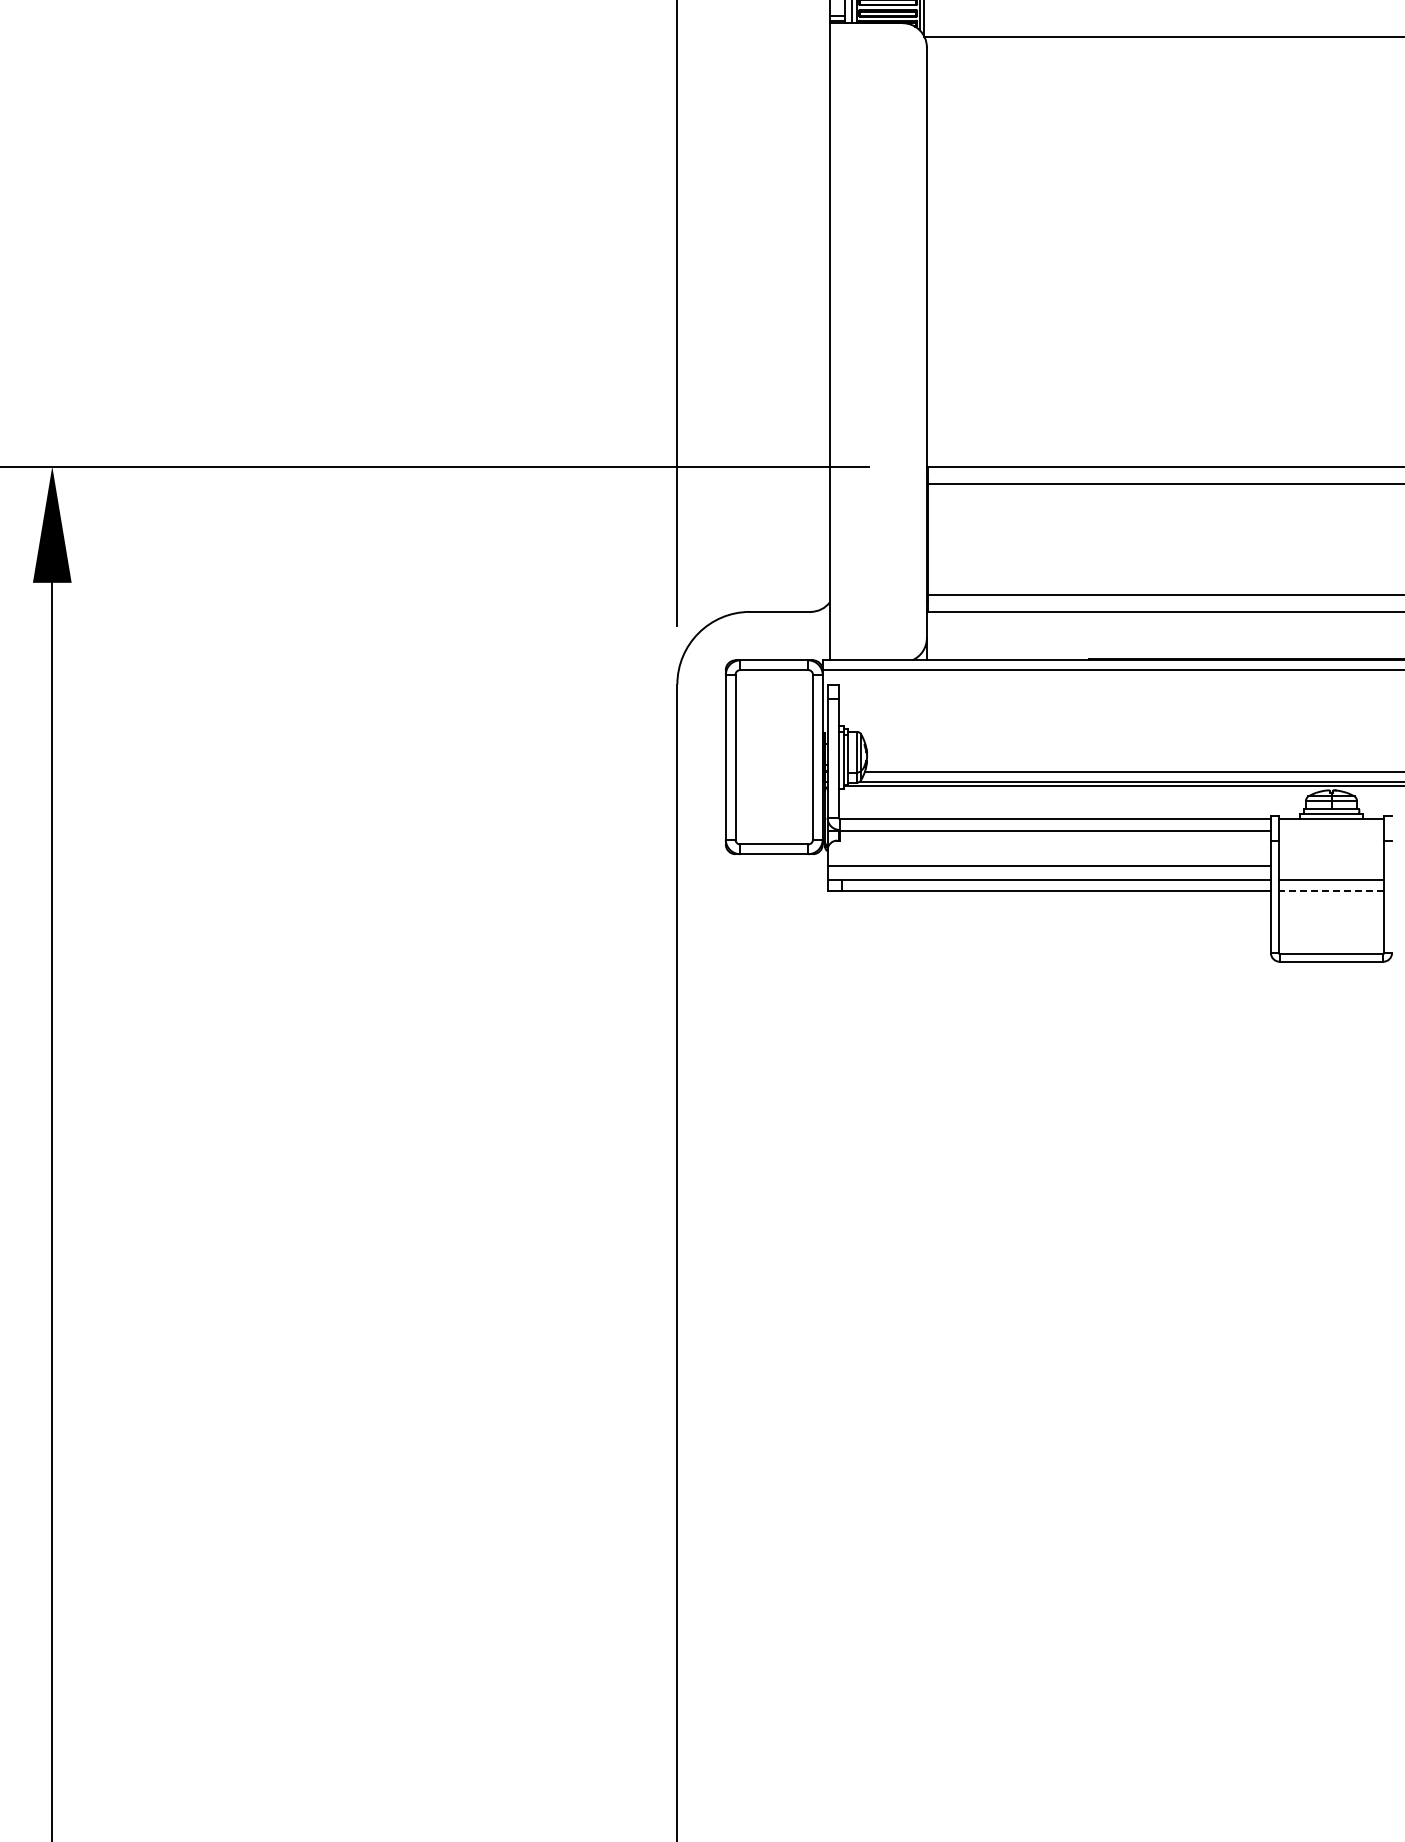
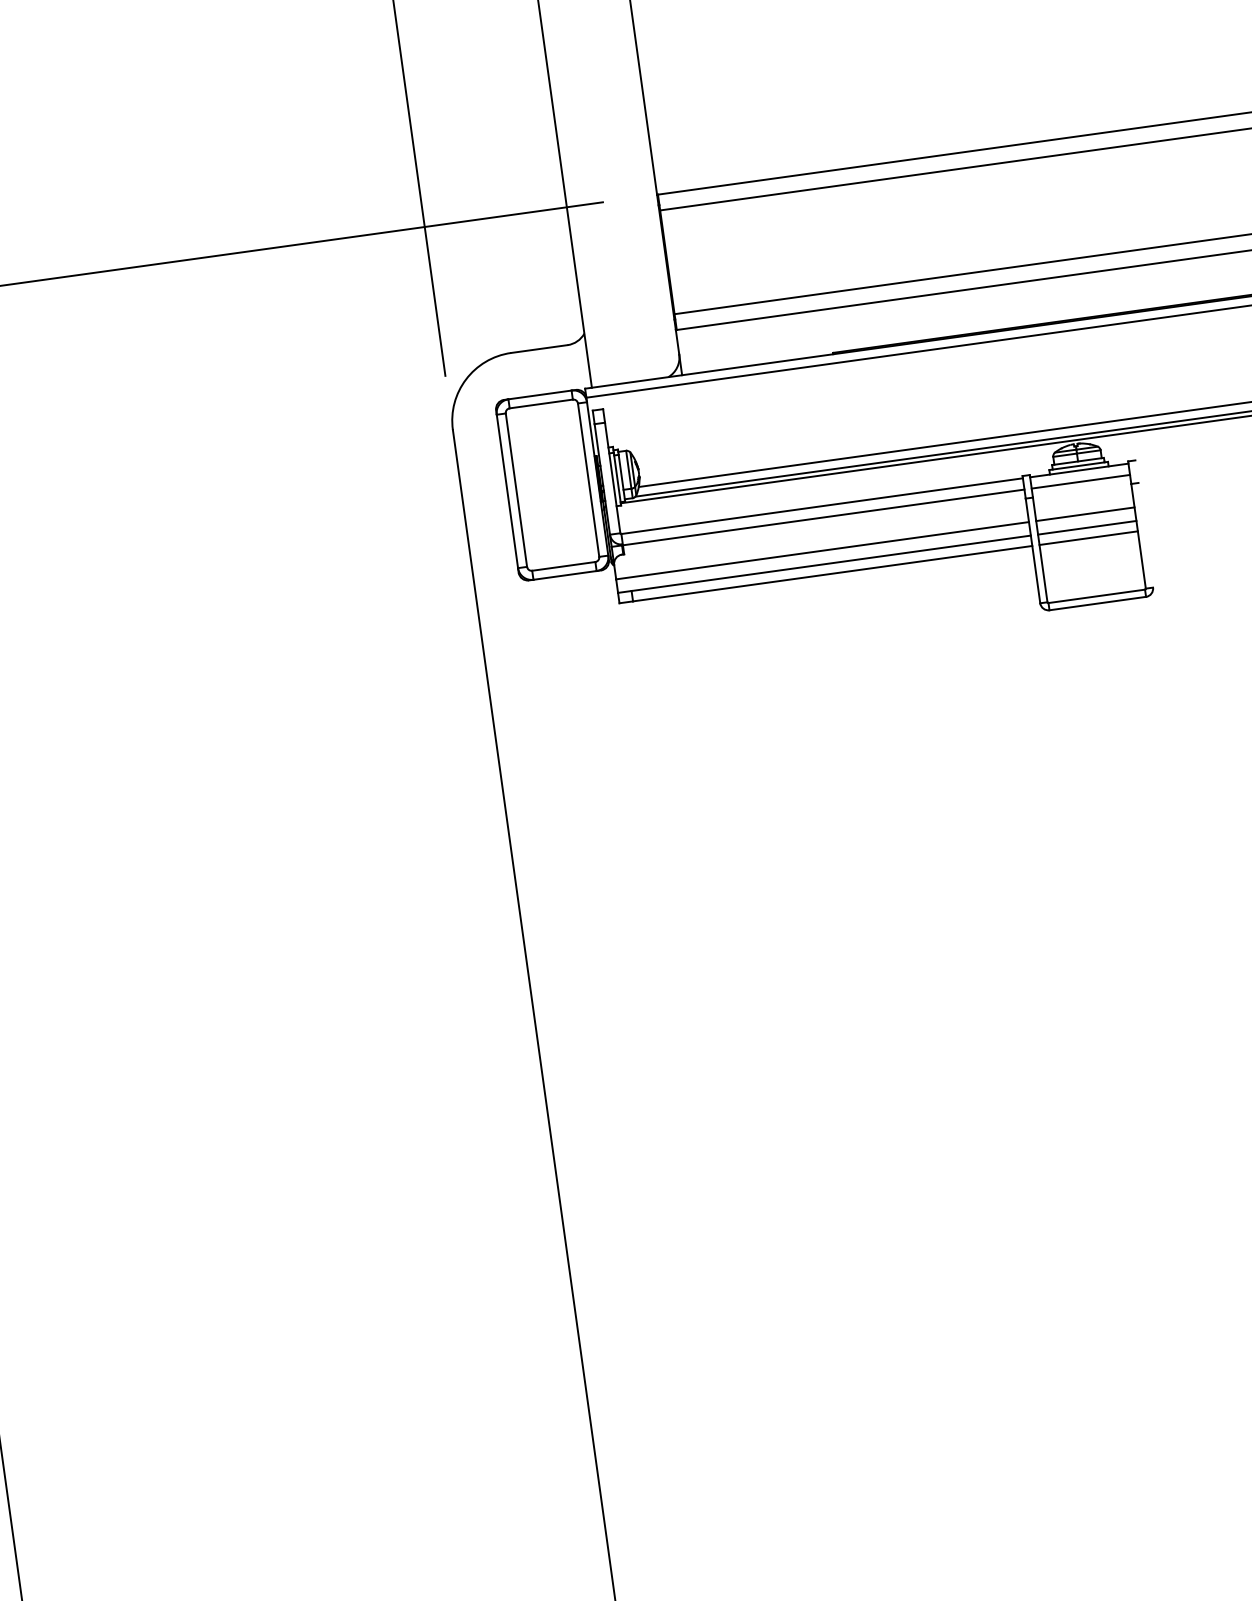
line: (1331, 830) -> (1080, 481), added
line: (1331, 865) -> (1085, 513), added
line: (1331, 891) -> (1088, 538), dashed -> solid

